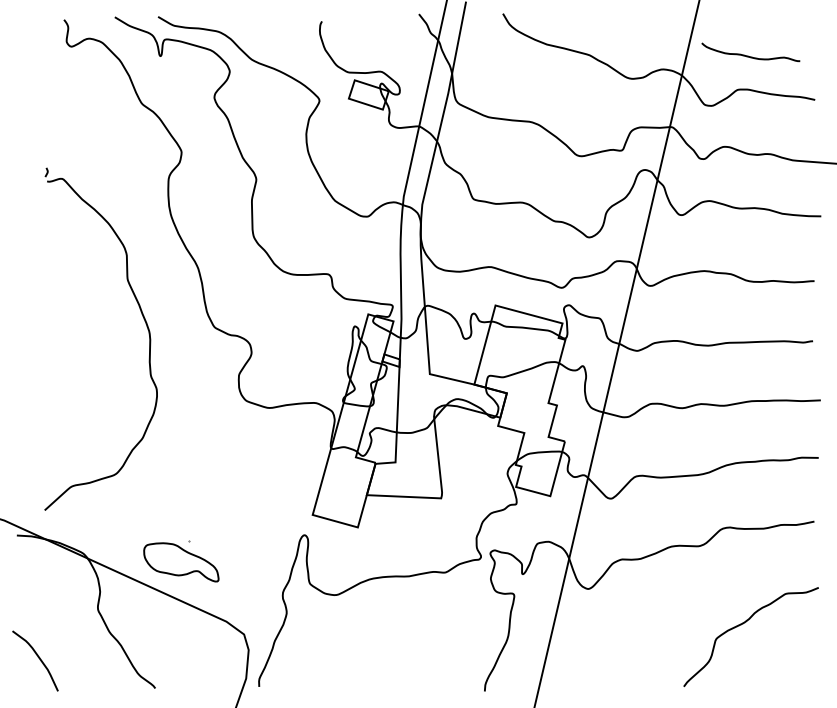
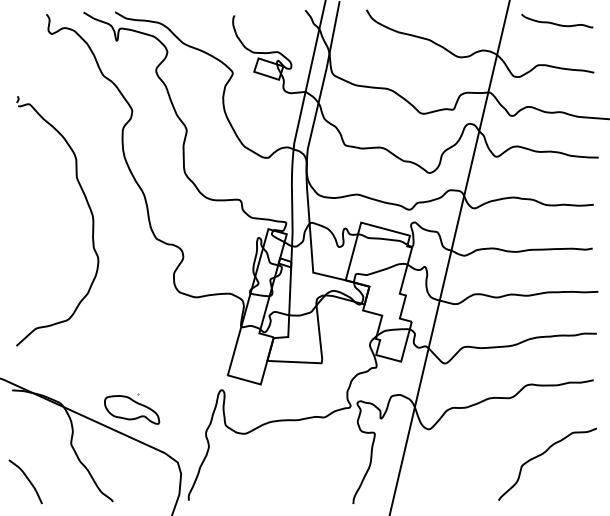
curve: (751, 55) -> (557, 23), moved
part: (142, 317) -> (87, 205), moved

